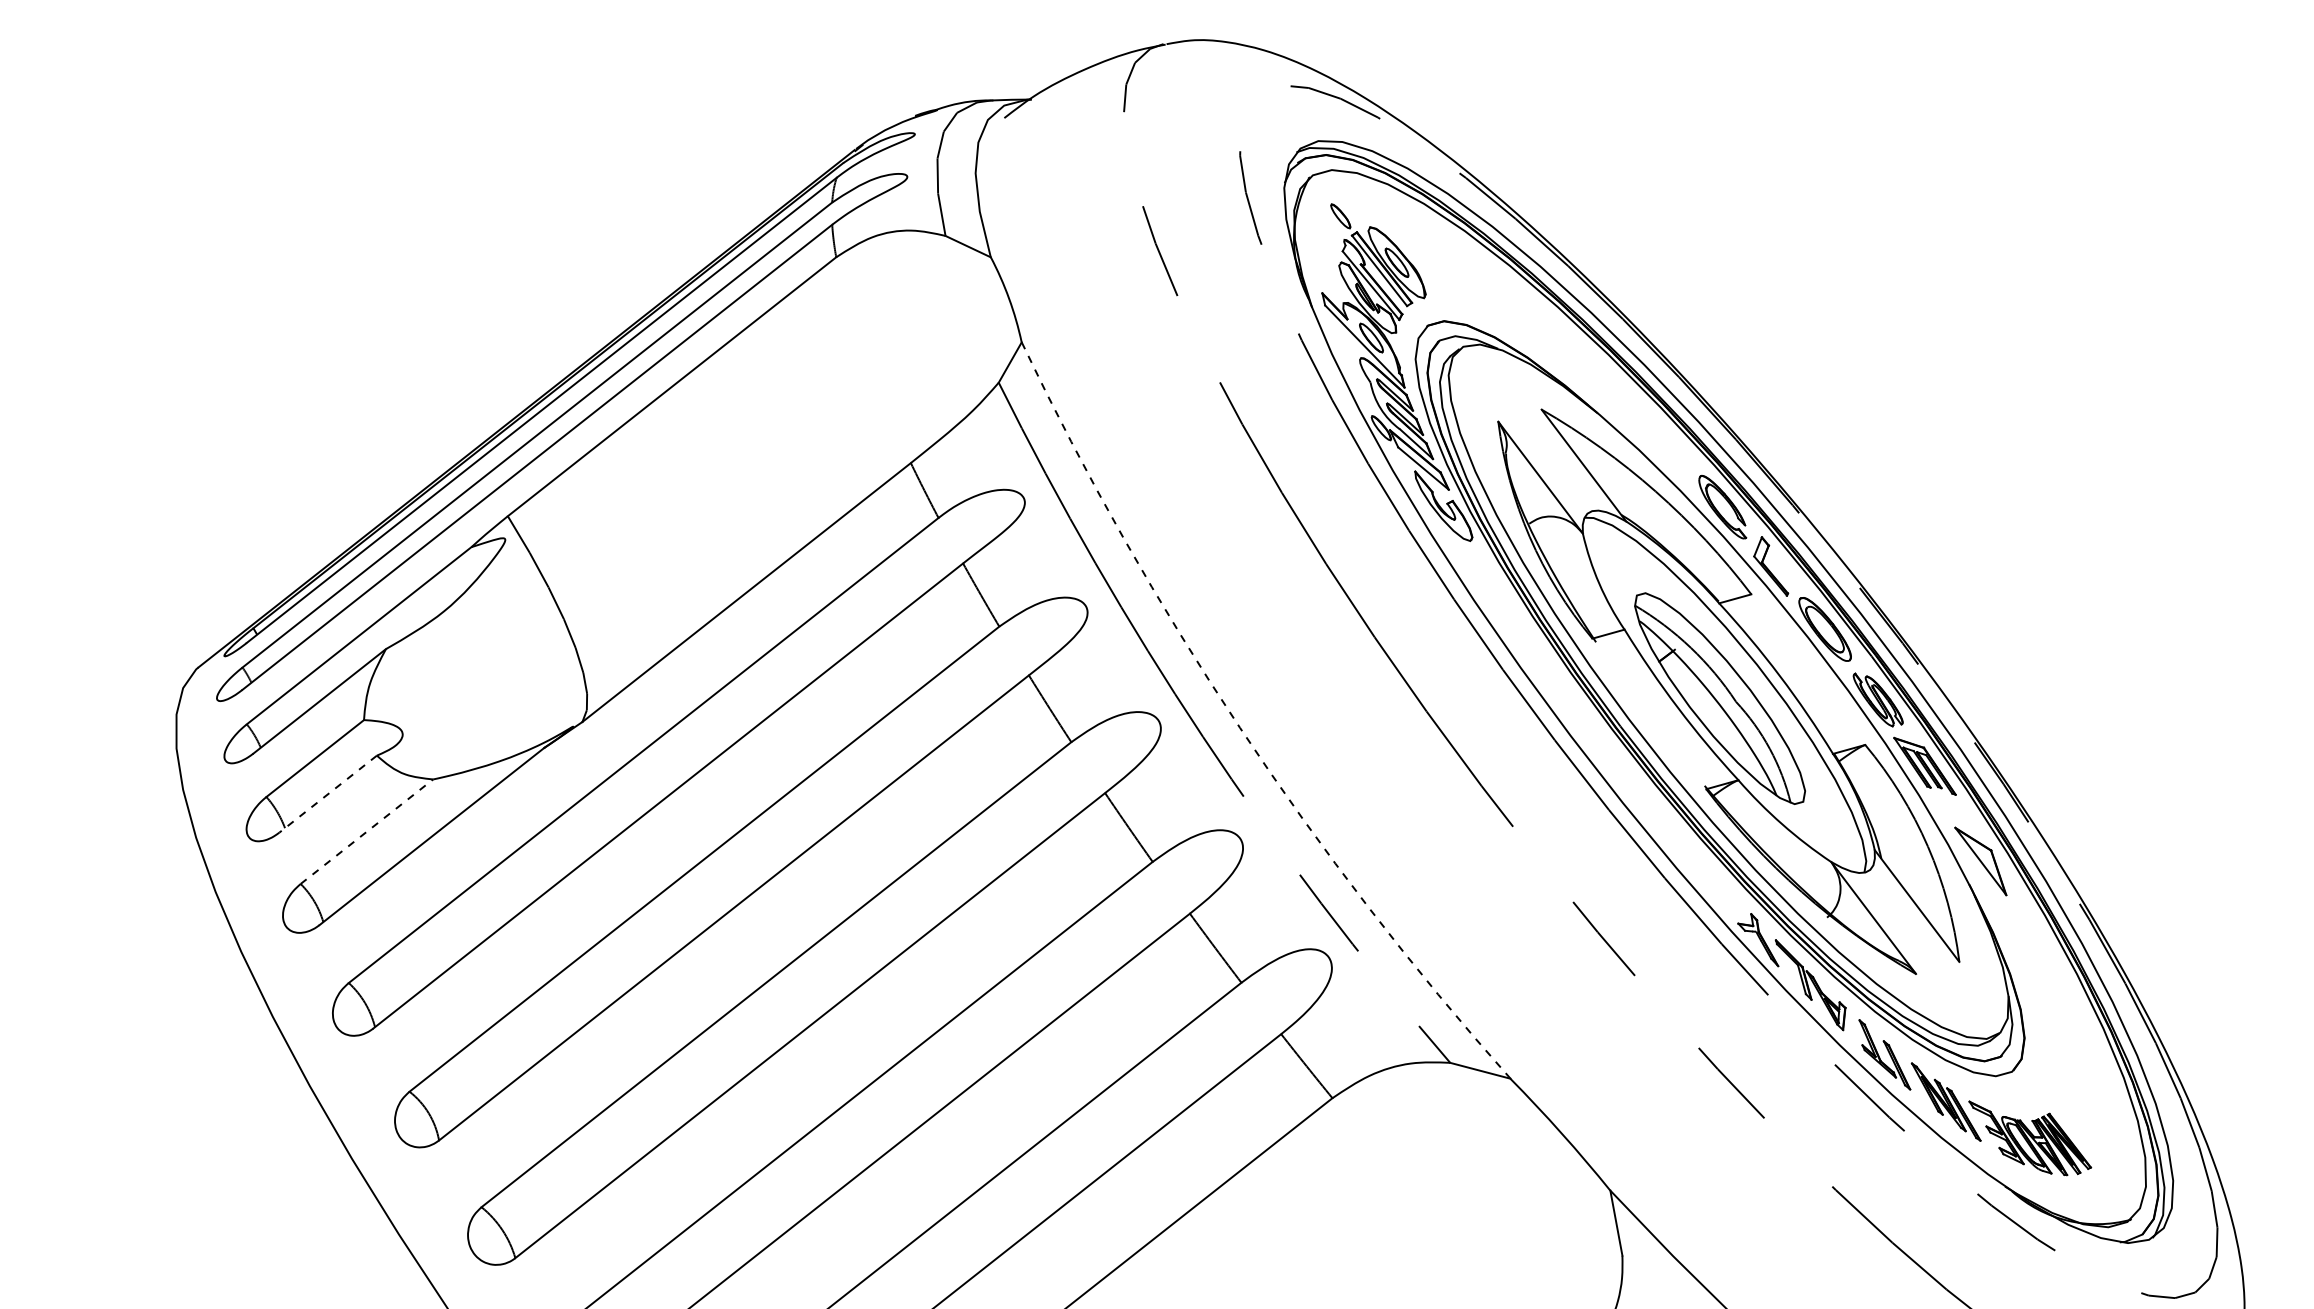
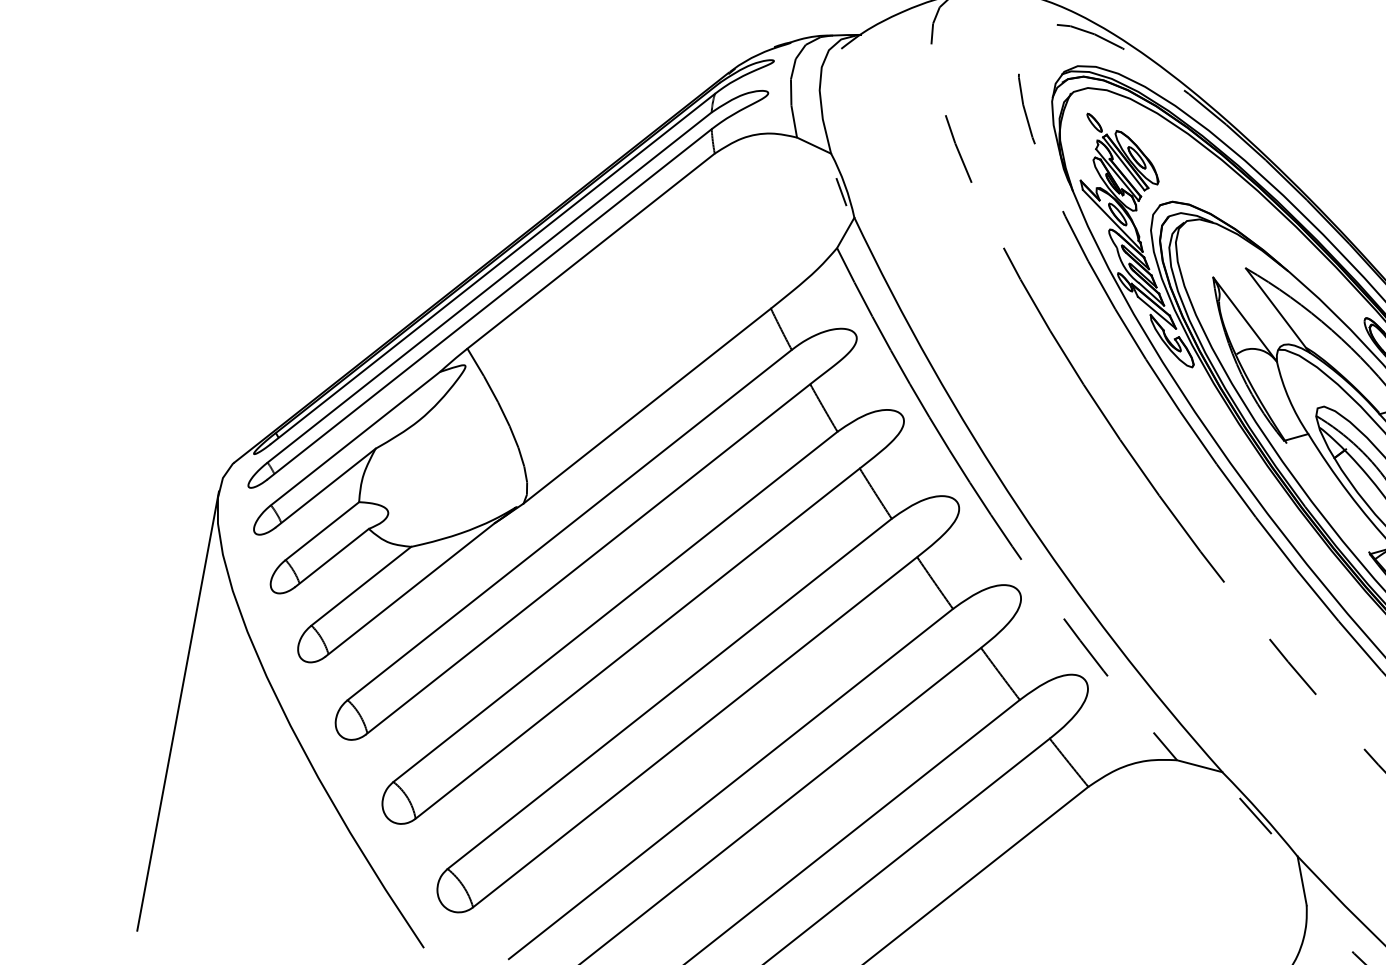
line: (1004, 307) -> (841, 191), added
arc: (1240, 727) -> (1019, 507), dashed -> solid
line: (327, 794) -> (331, 558), dashed -> solid
line: (367, 831) -> (361, 586), dashed -> solid
line: (123, 997) -> (178, 711), added
line: (1554, 1136) -> (1255, 815), added

